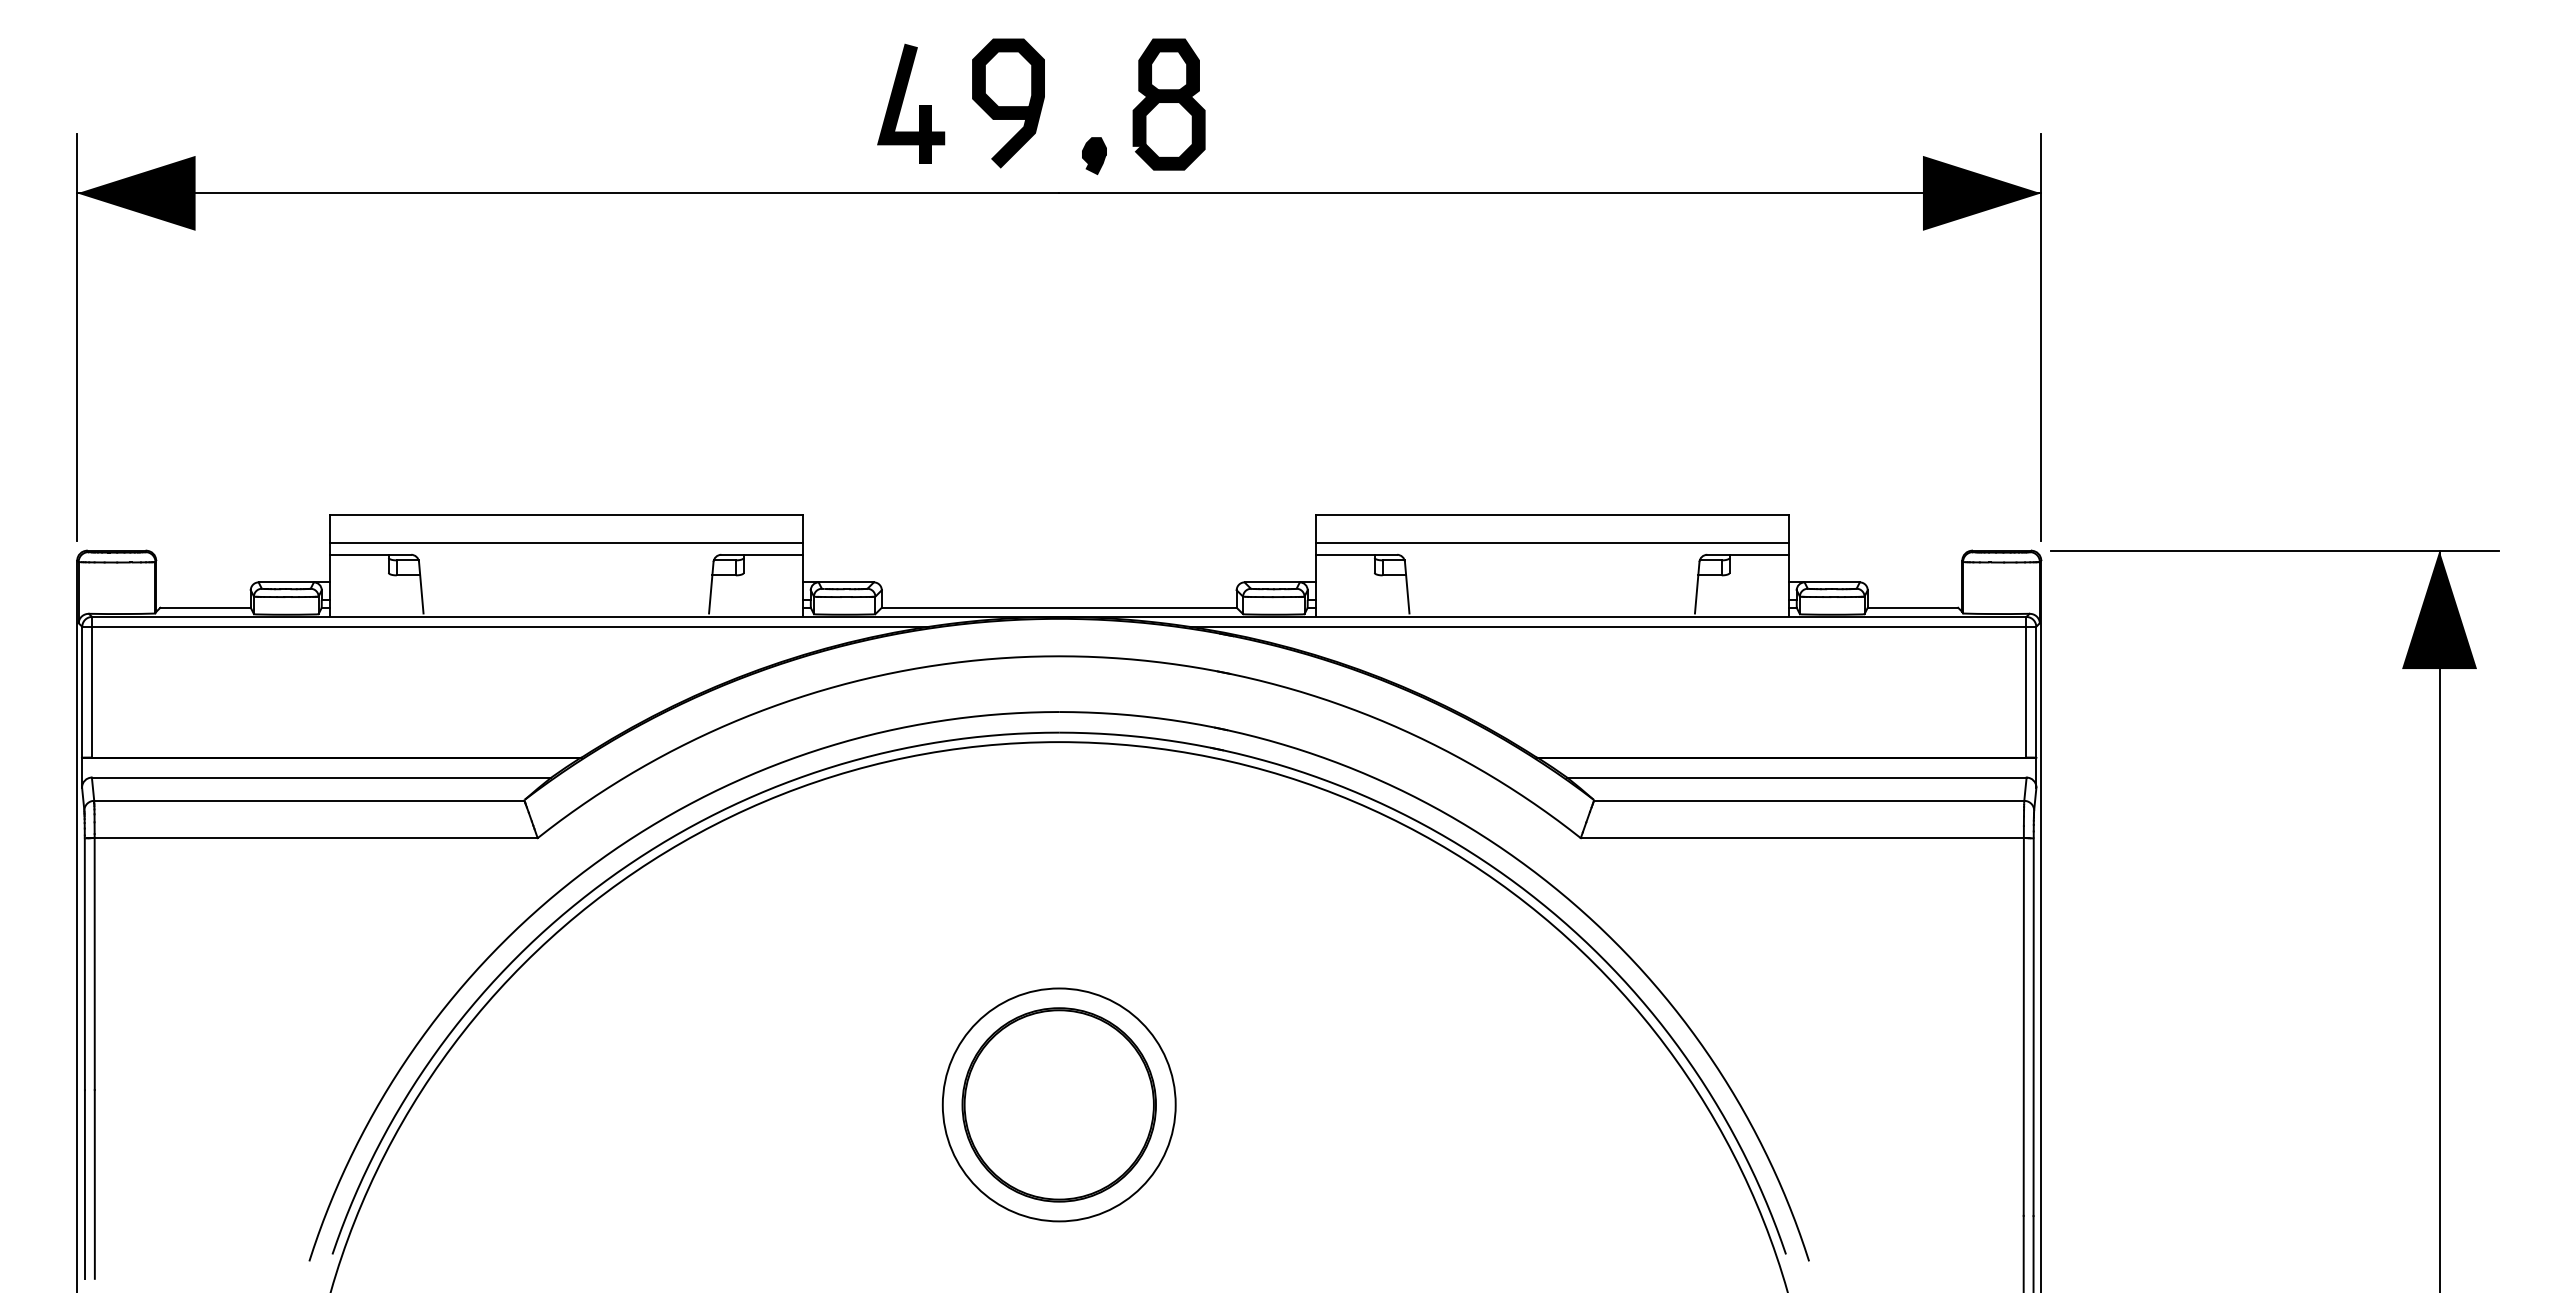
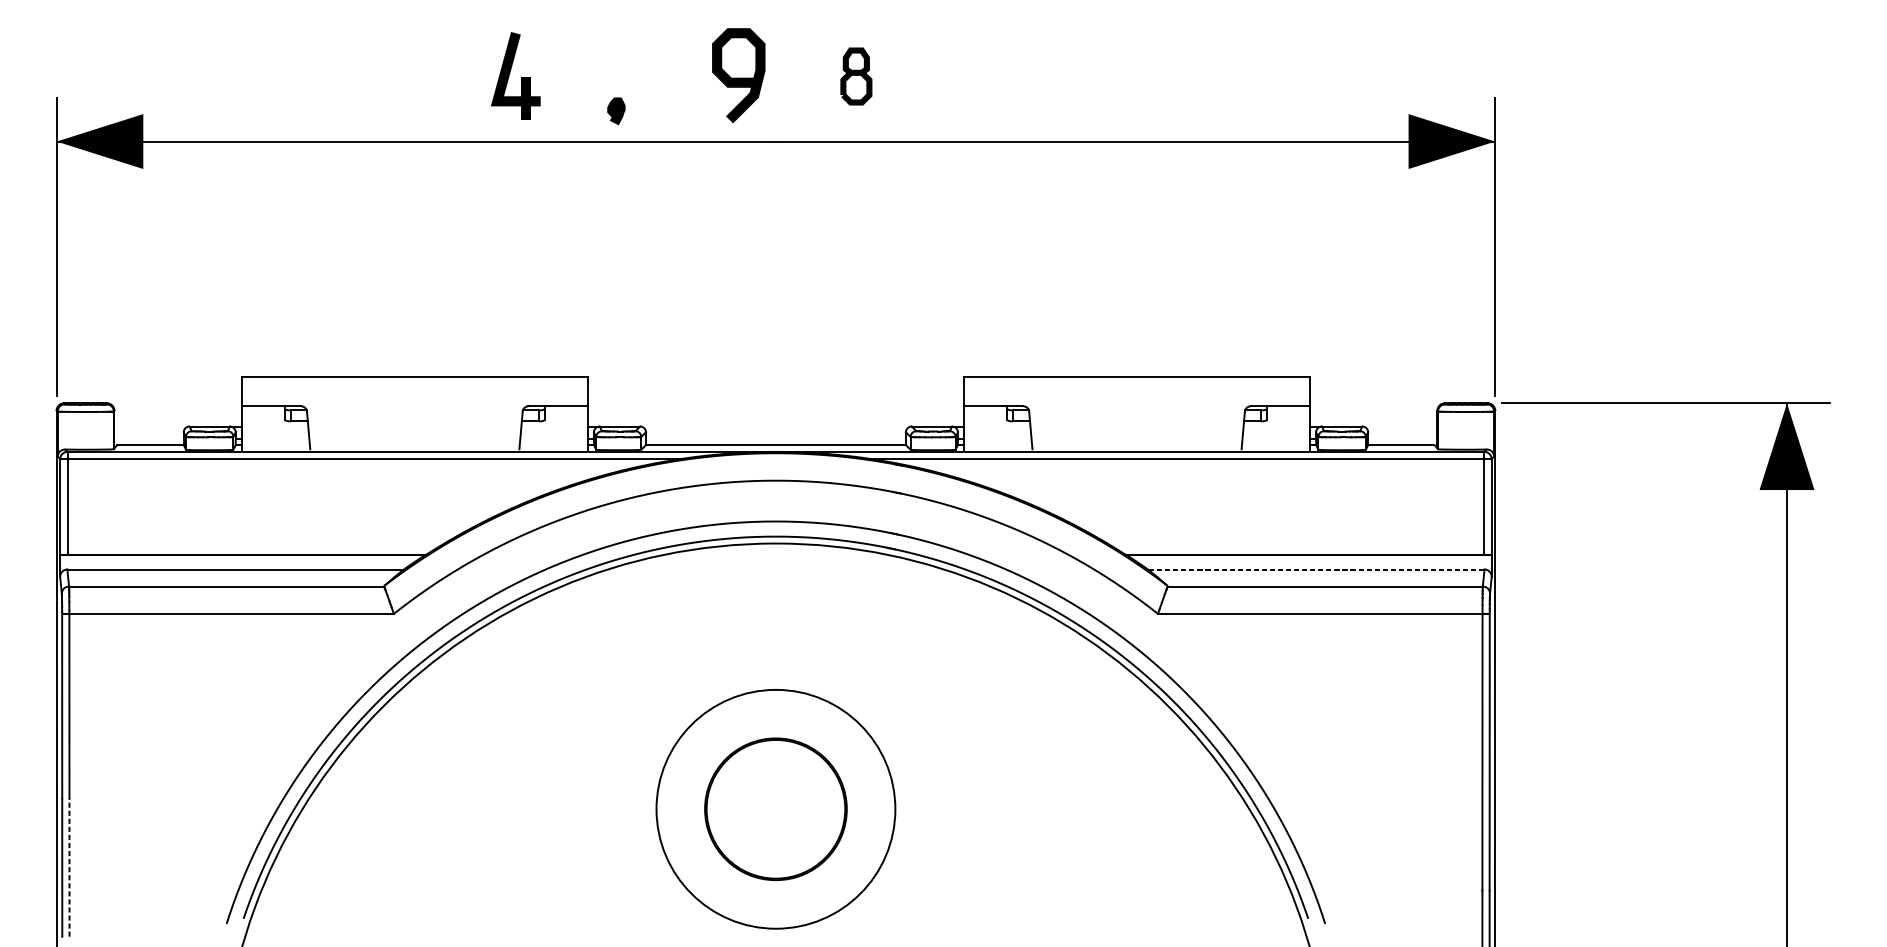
part: (903, 101) -> (510, 74), moved
part: (1168, 104) -> (855, 76), size x0.6
part: (1094, 155) -> (616, 110), moved
line: (565, 542) -> (414, 397), removed
line: (1551, 542) -> (1136, 397), removed
line: (1796, 777) -> (1315, 569), solid -> dashed
circle: (1058, 1104) -> (775, 808), size x1.4
line: (94, 1183) -> (69, 866), solid -> dashed

